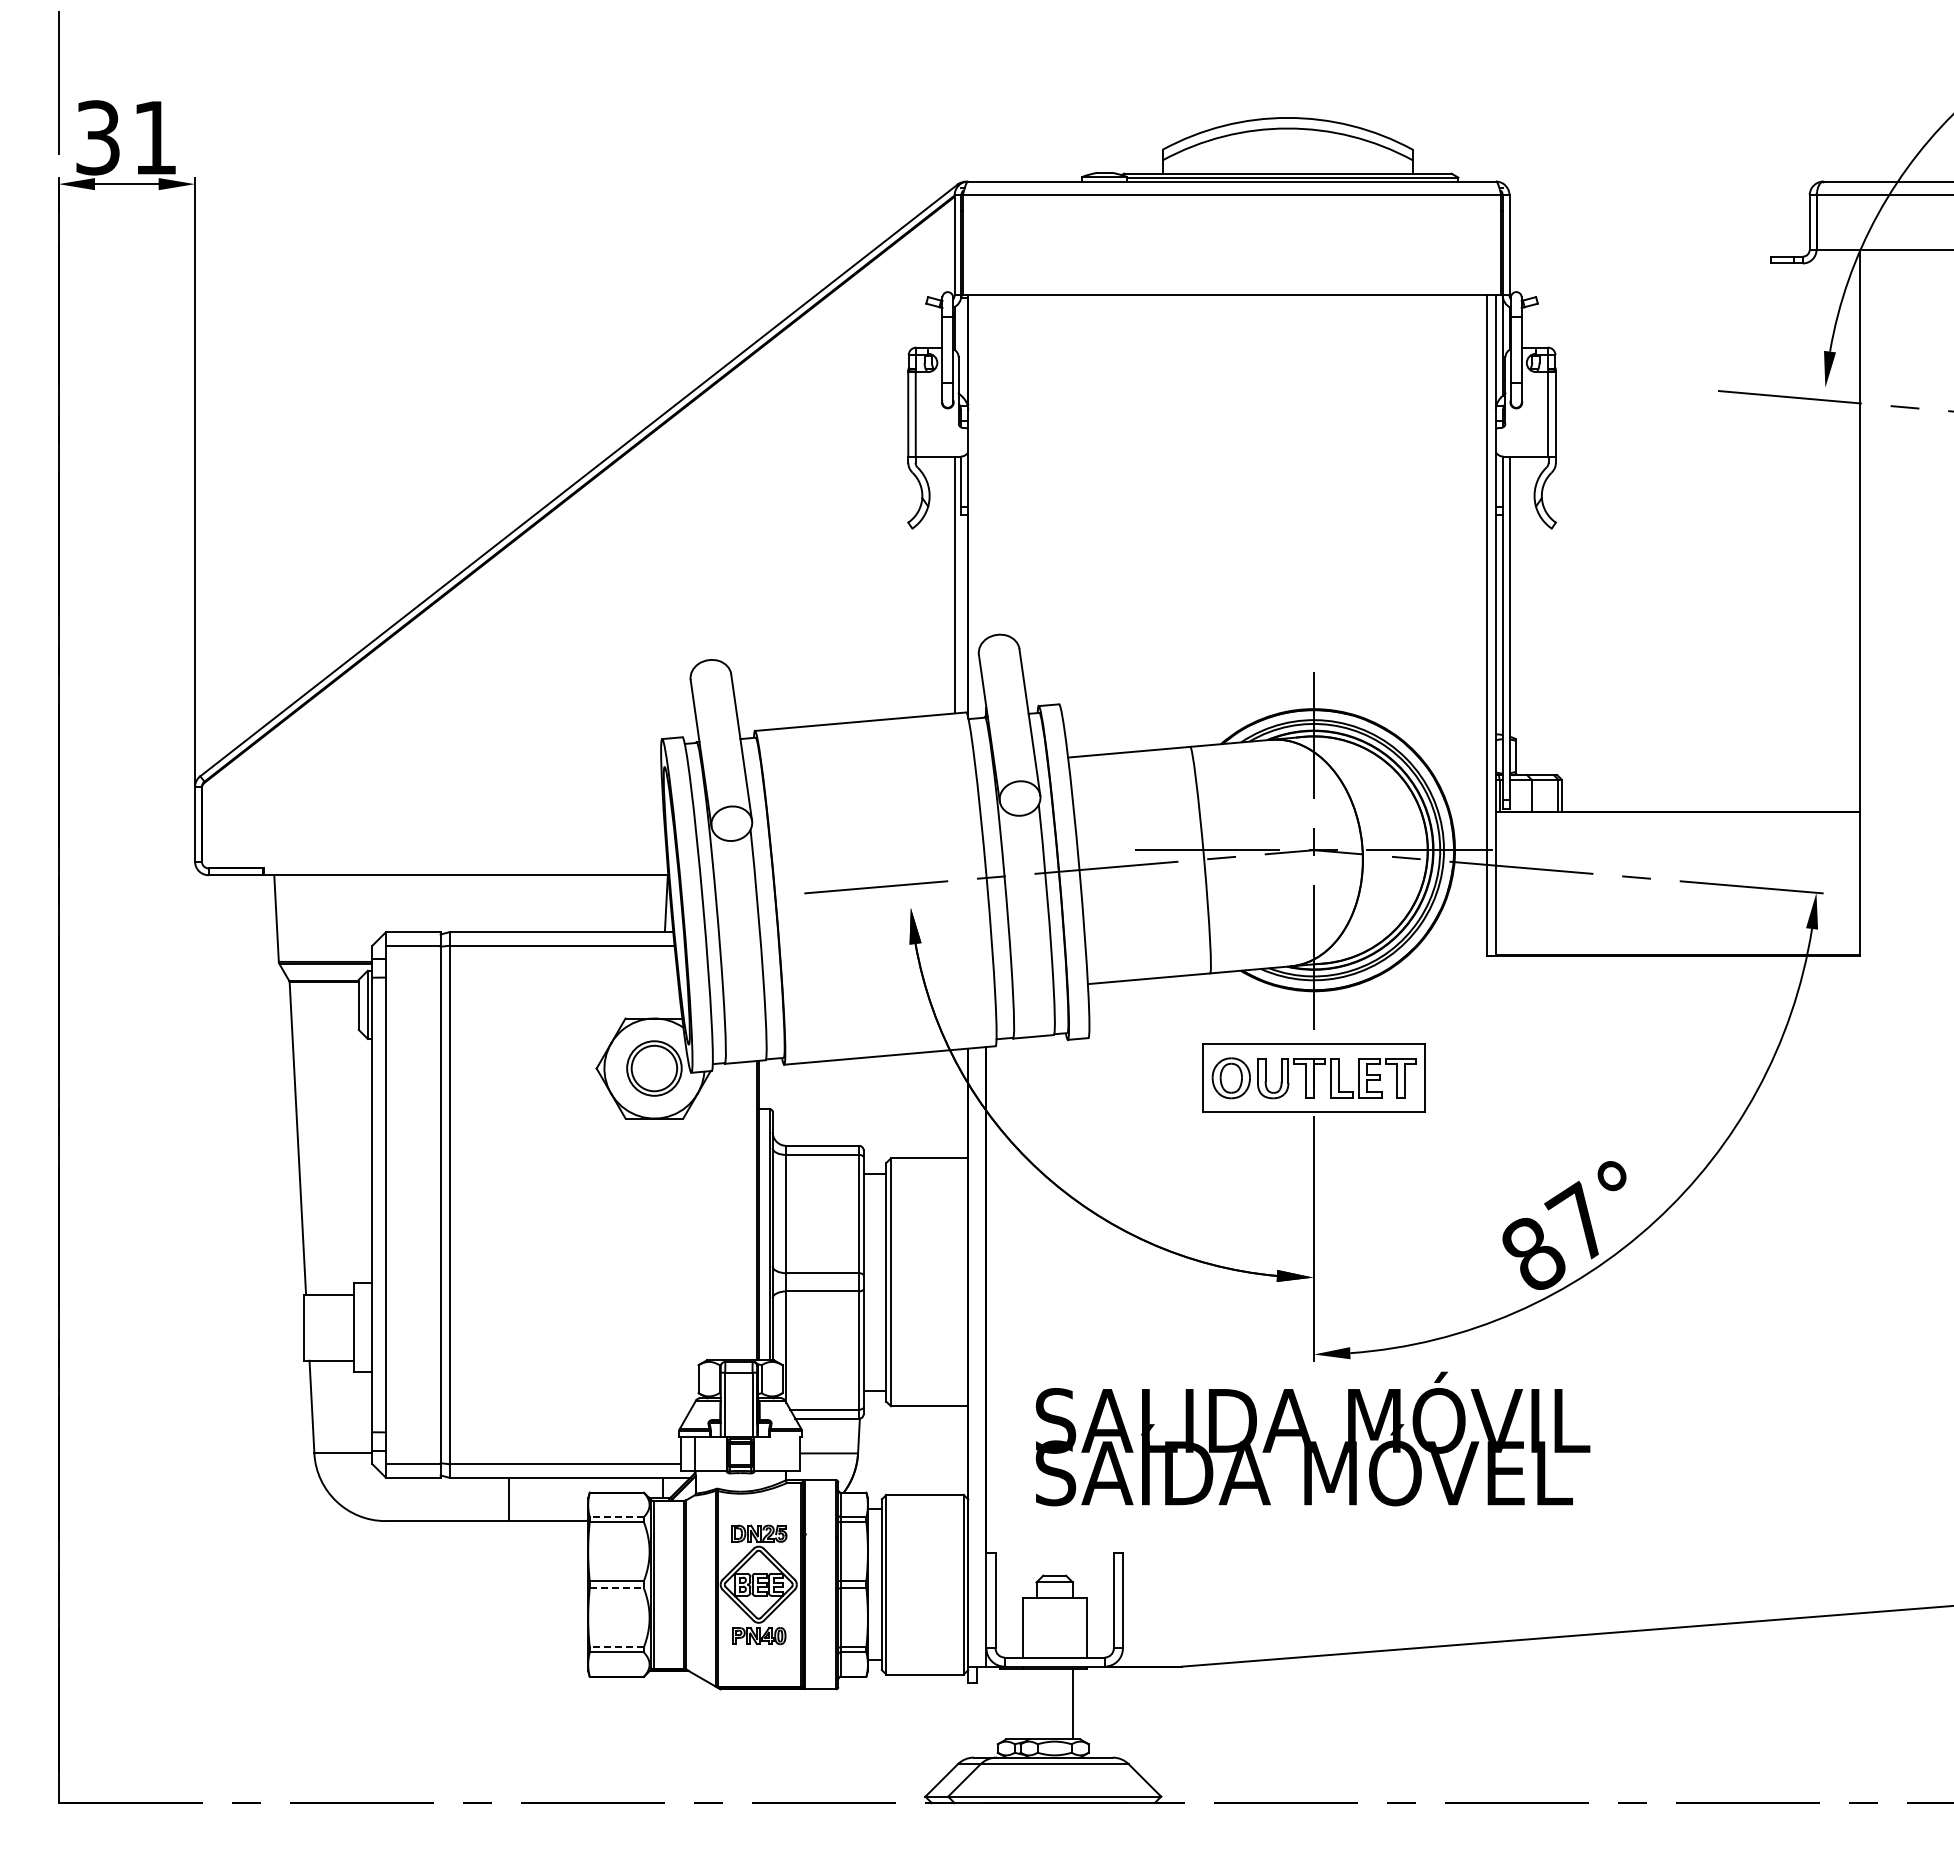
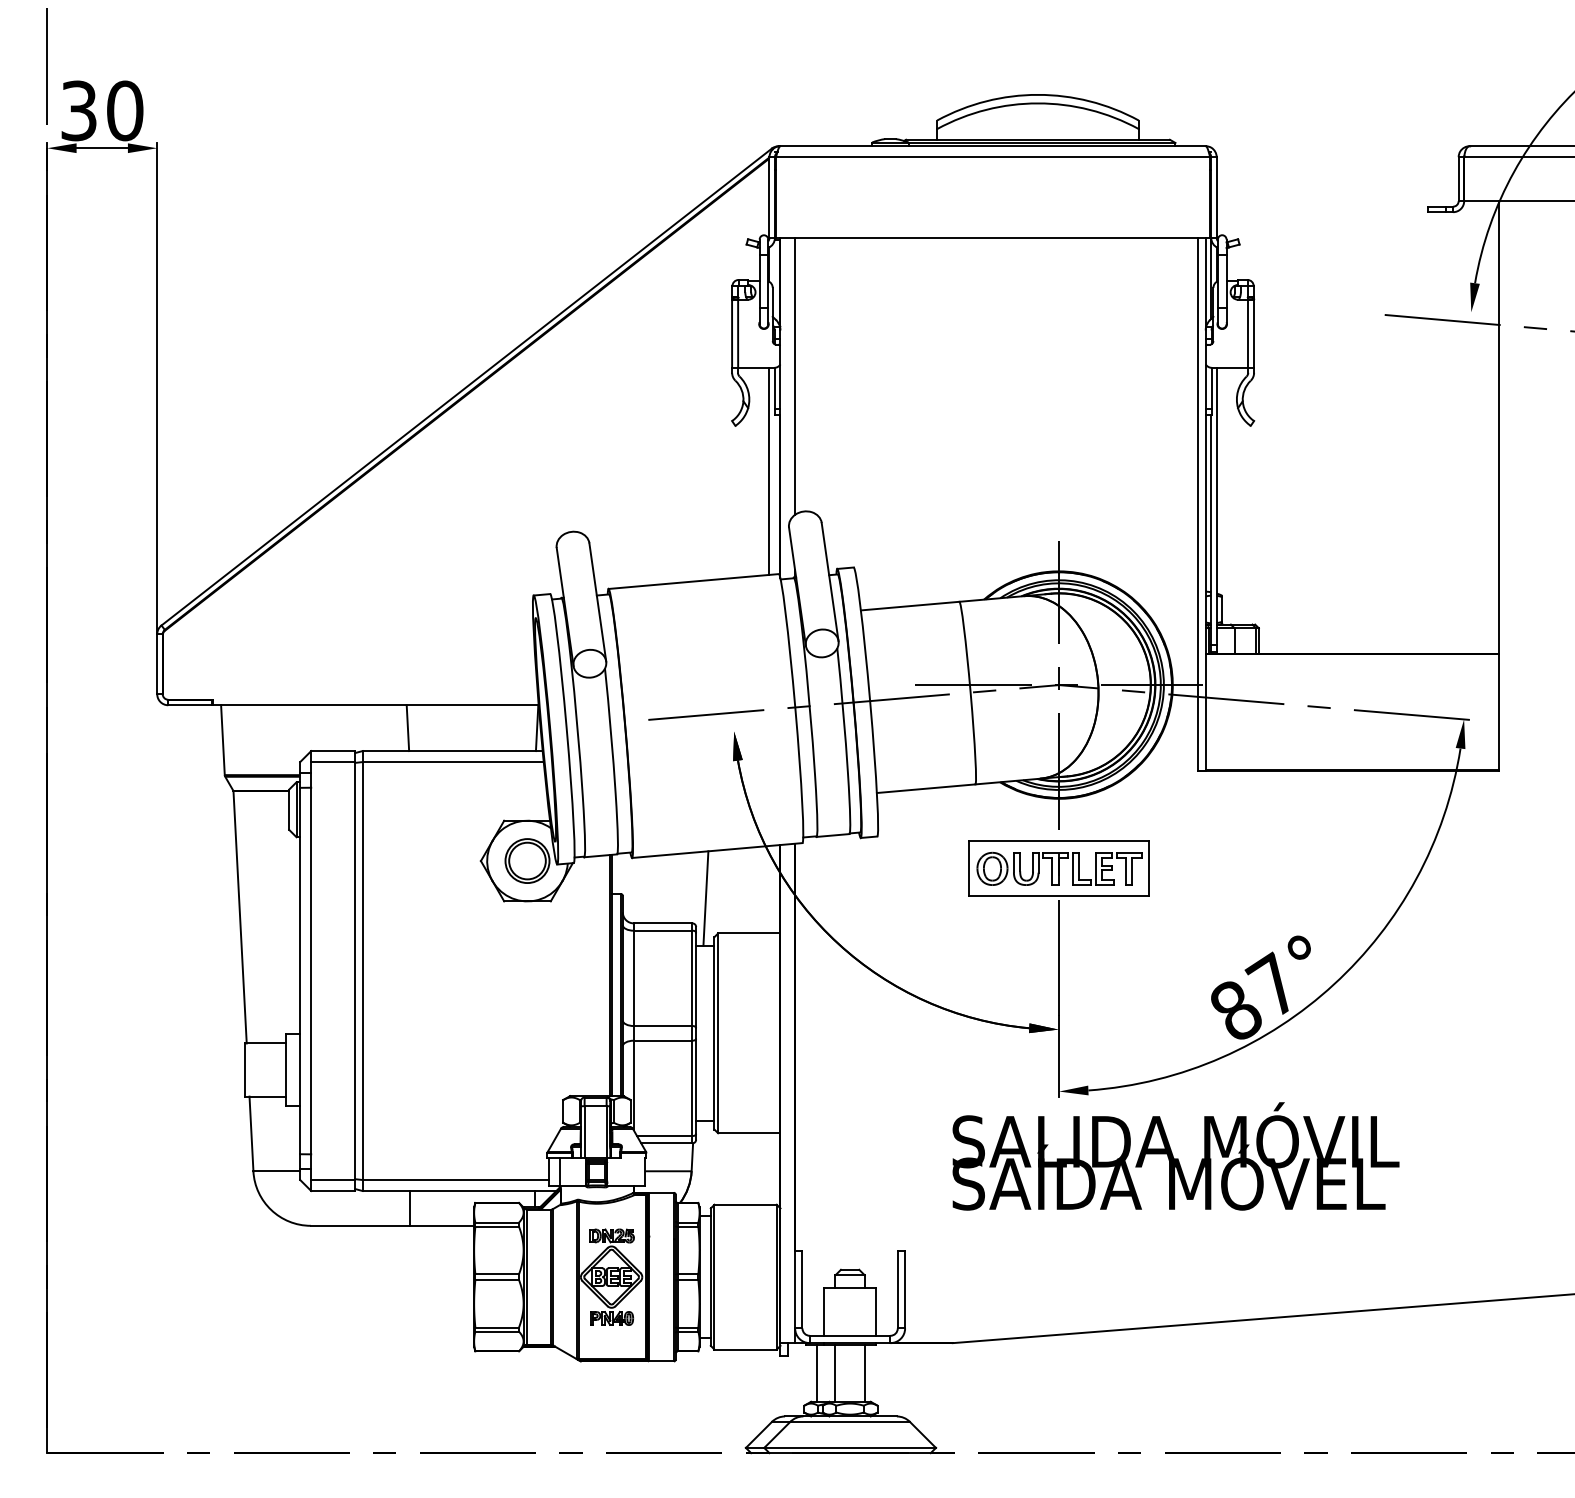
text: (154, 137) -> (124, 110), 31 -> 30
line: (986, 466) -> (795, 375), added
line: (505, 903) -> (407, 728), added
line: (875, 1114) -> (705, 898), added
text: (1312, 1438) -> (1175, 1156), moved
line: (616, 1517) -> (496, 1222), dashed -> solid
line: (617, 1588) -> (497, 1280), dashed -> solid
line: (616, 1647) -> (496, 1327), dashed -> solid
line: (1013, 1703) -> (816, 1372), added
line: (1036, 1703) -> (835, 1372), added

